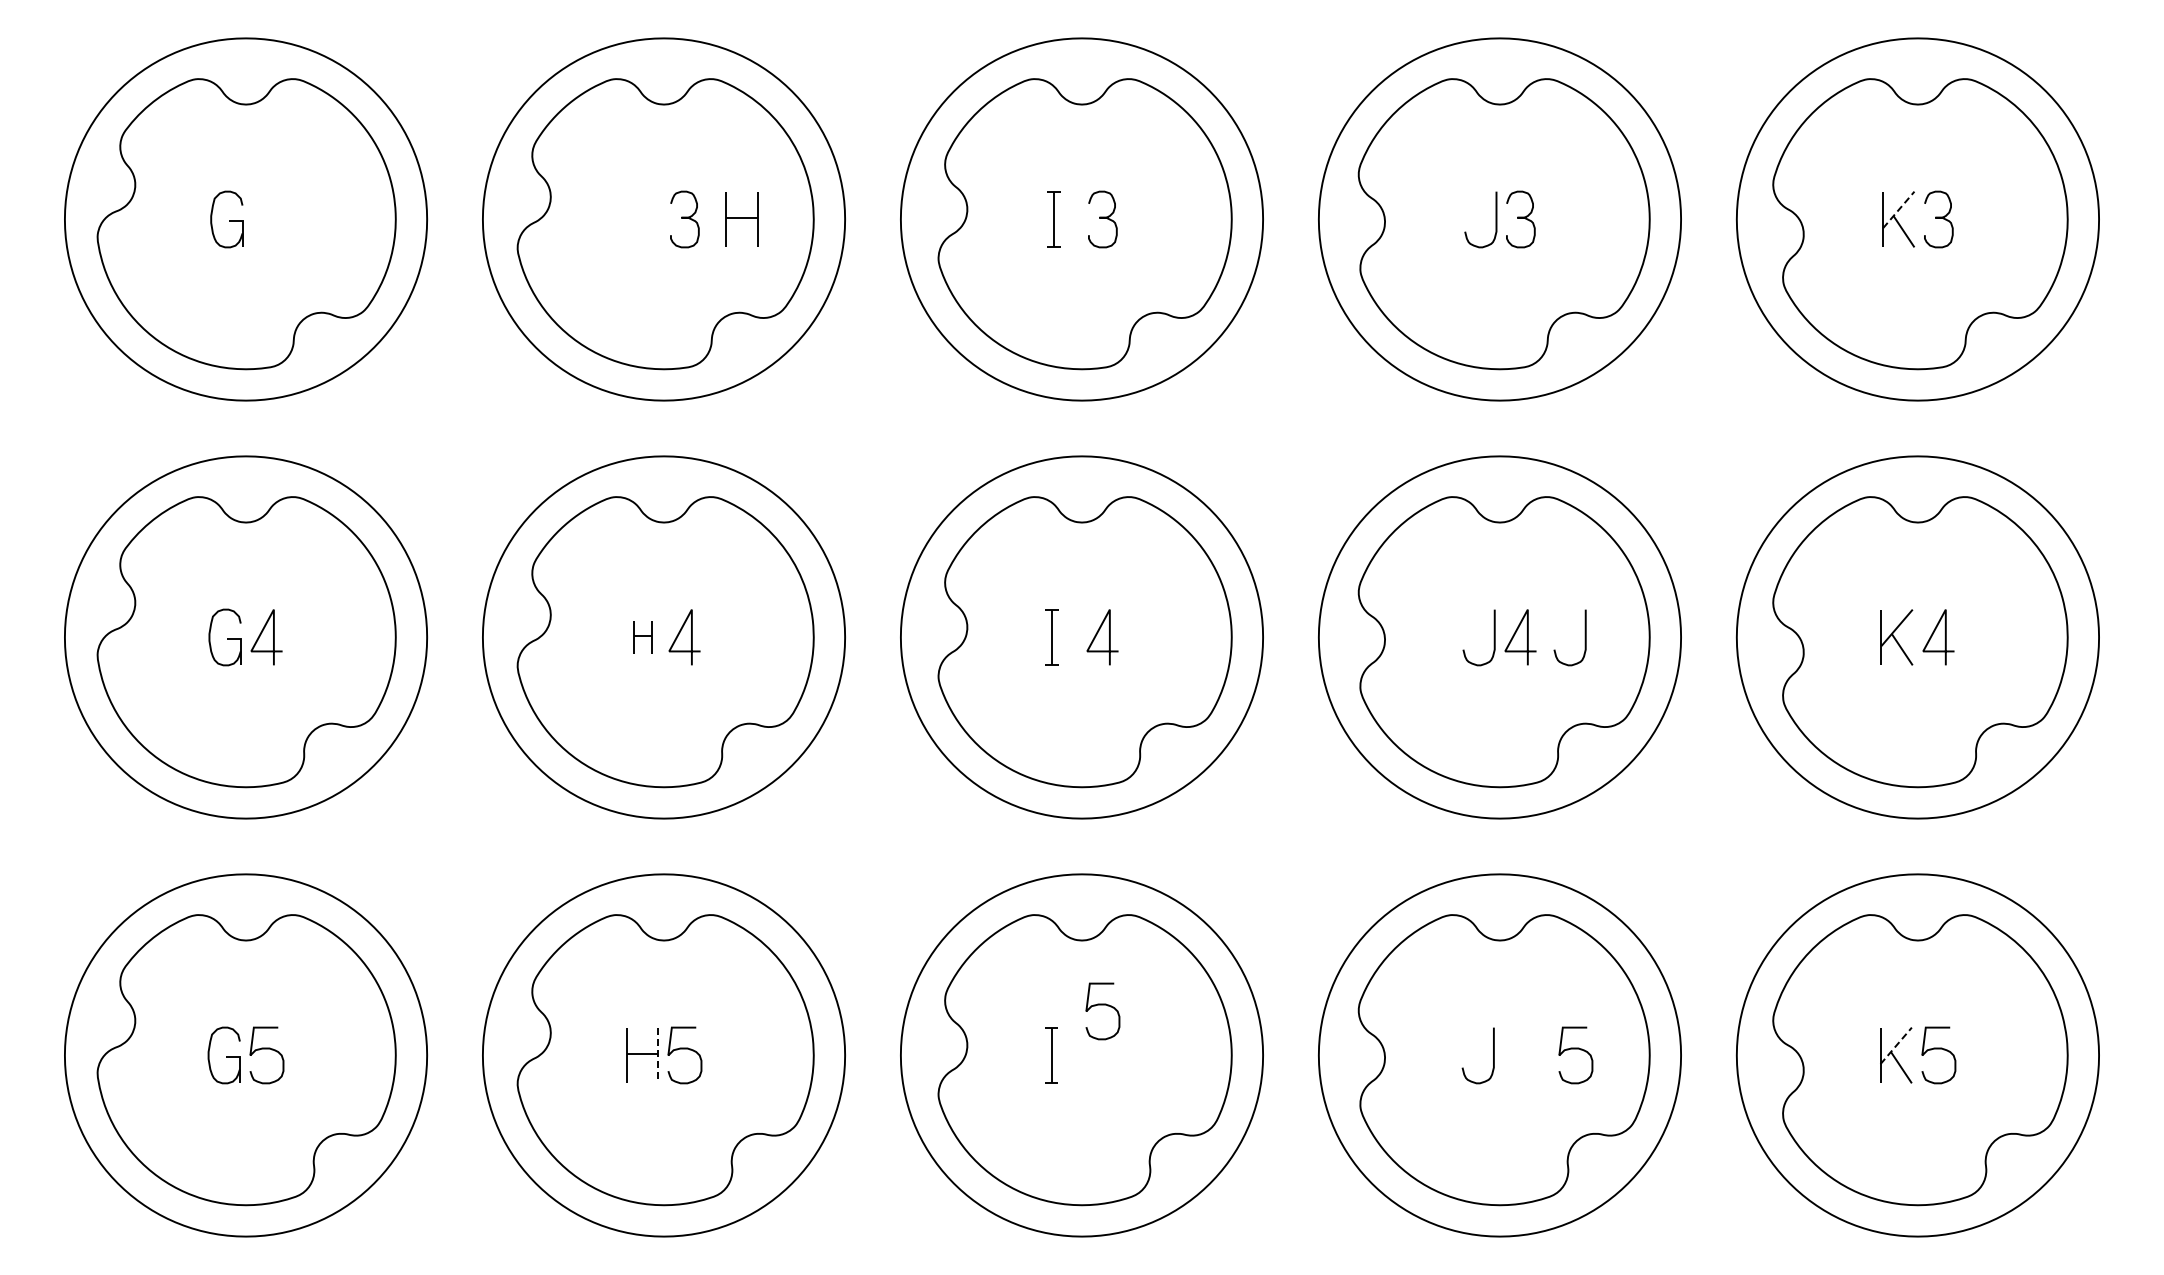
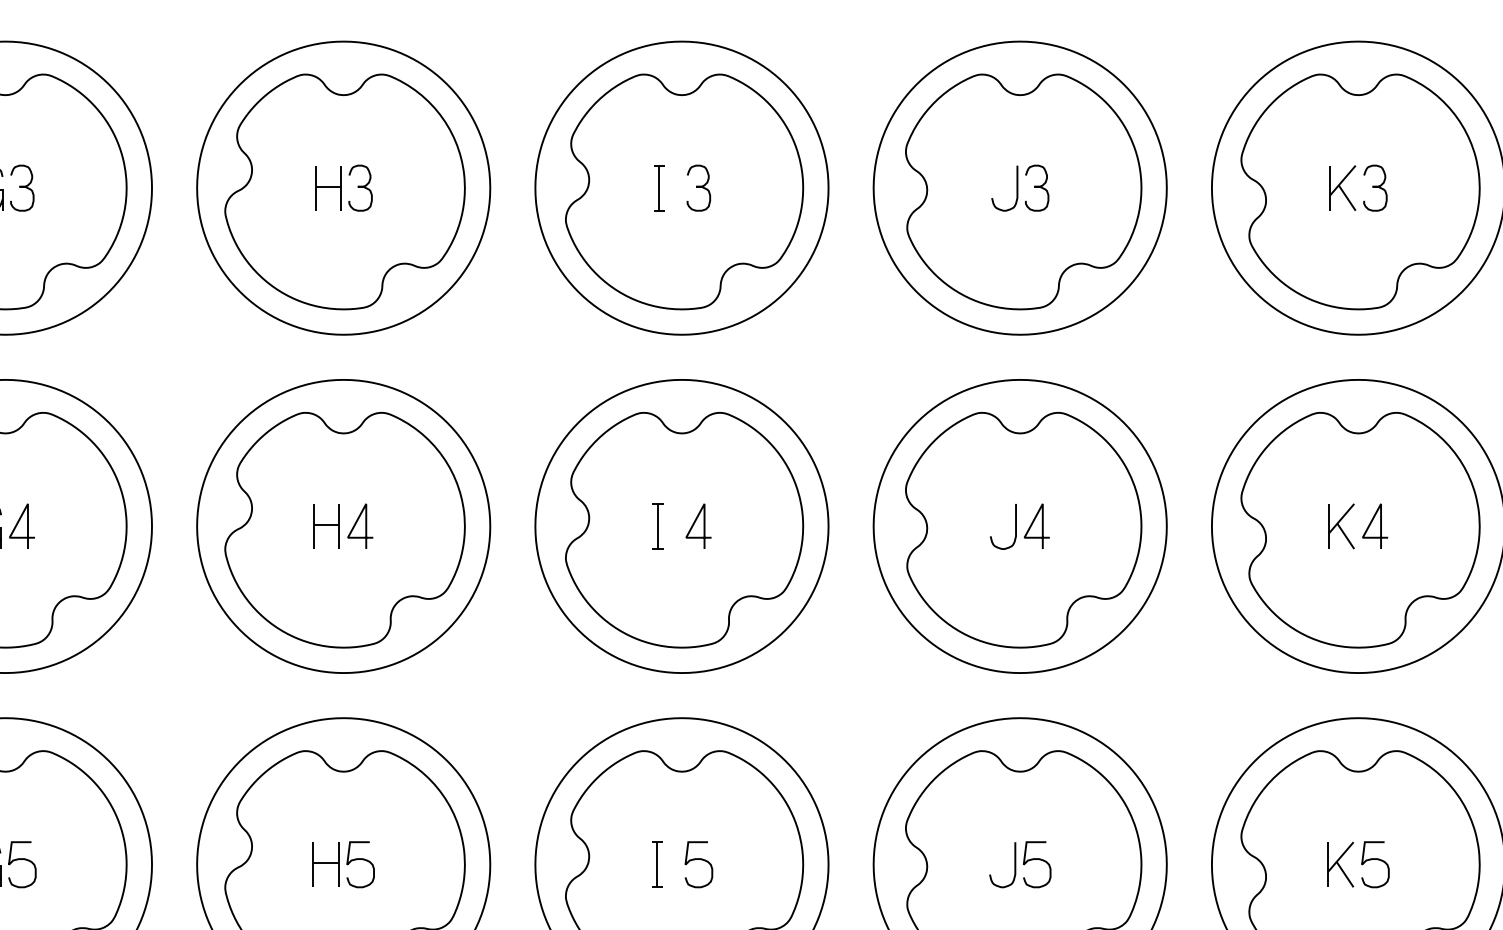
line: (1899, 209) -> (1343, 180), dashed -> solid
curve: (266, 218) -> (21, 187), added
part: (741, 219) -> (327, 188), moved
part: (642, 637) -> (326, 526), size x1.67
curve: (1584, 637) -> (1088, 526), removed
curve: (1102, 1005) -> (698, 859), moved
line: (1896, 1045) -> (1341, 856), dashed -> solid
curve: (1575, 1049) -> (1036, 859), moved
line: (657, 1055) -> (338, 864), dashed -> solid

